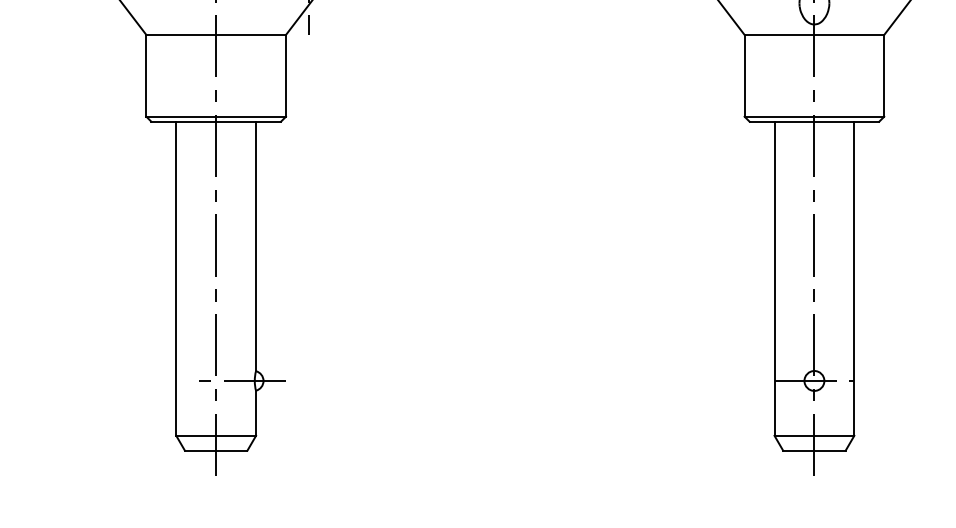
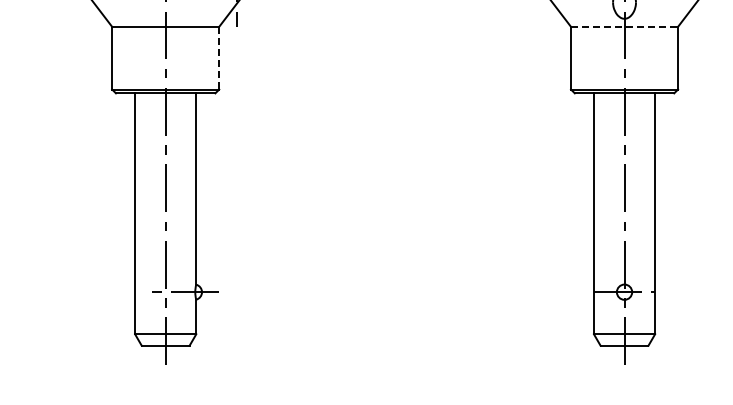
line: (814, 34) -> (624, 26), solid -> dashed
line: (286, 76) -> (219, 58), solid -> dashed

